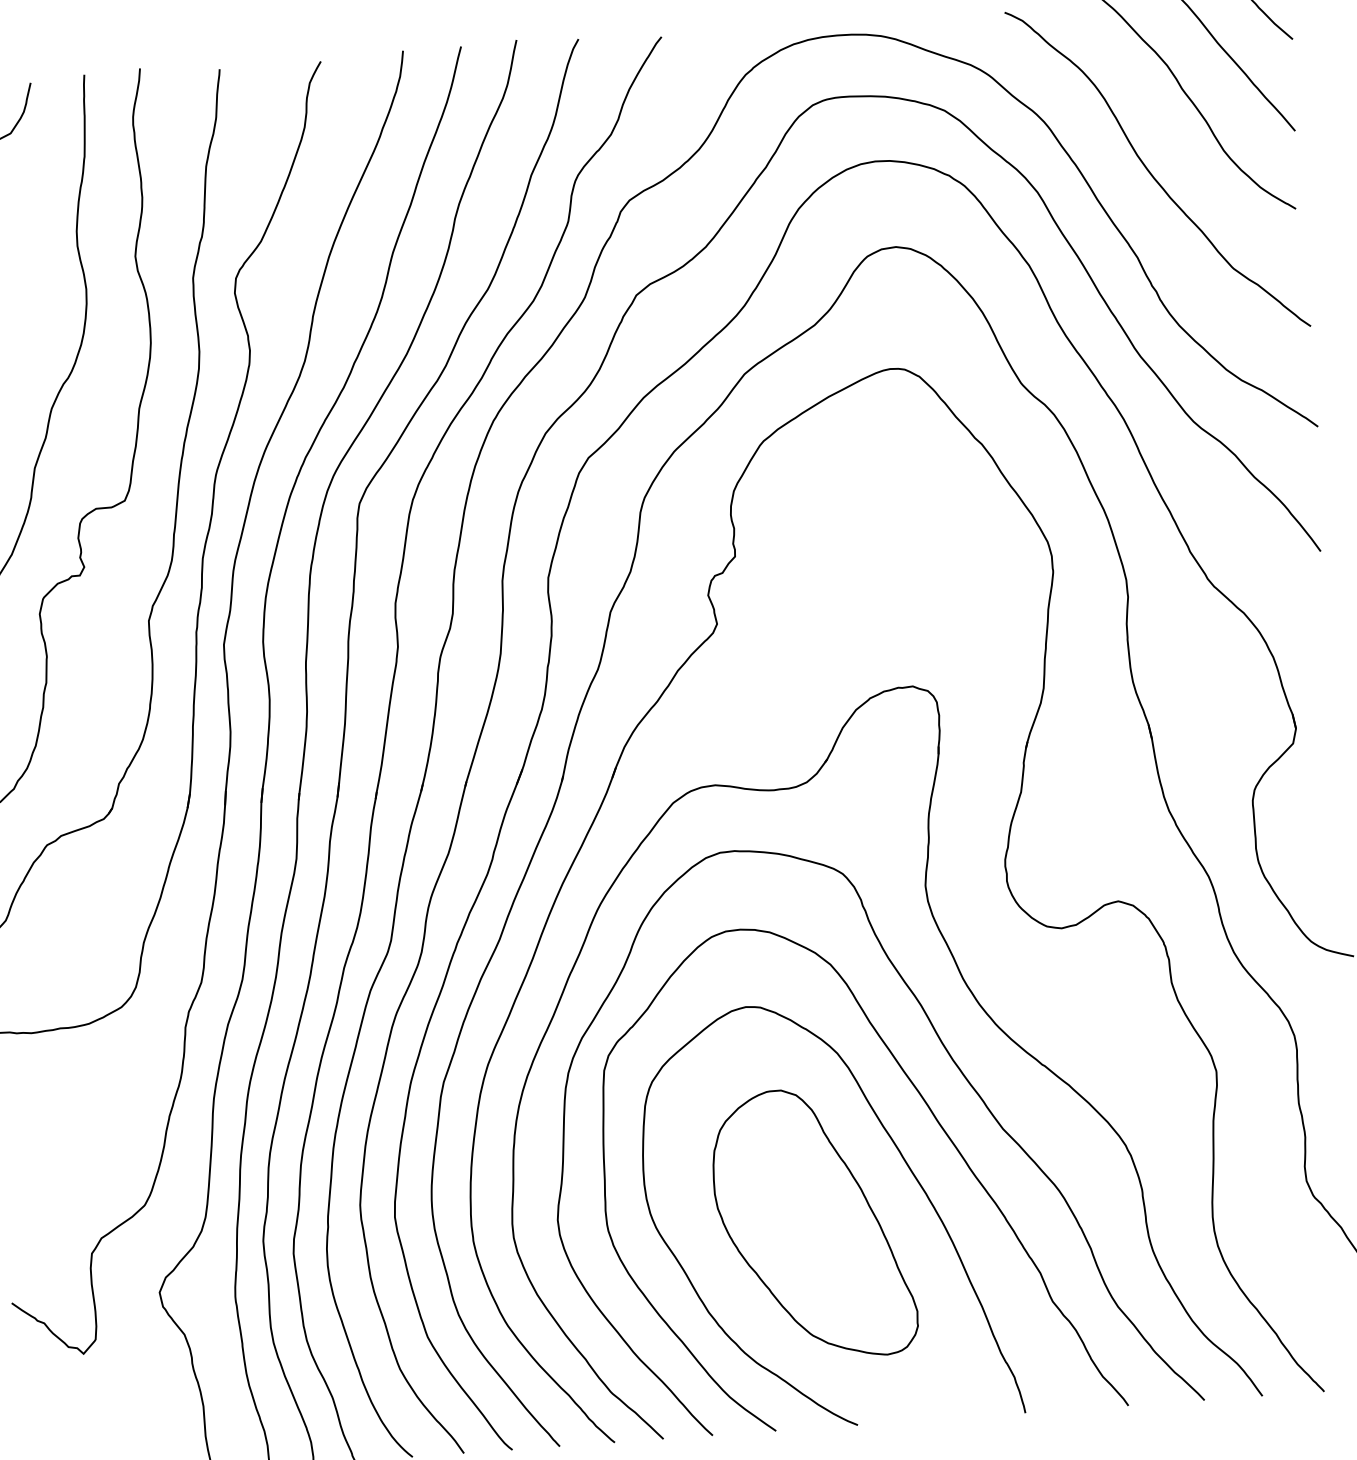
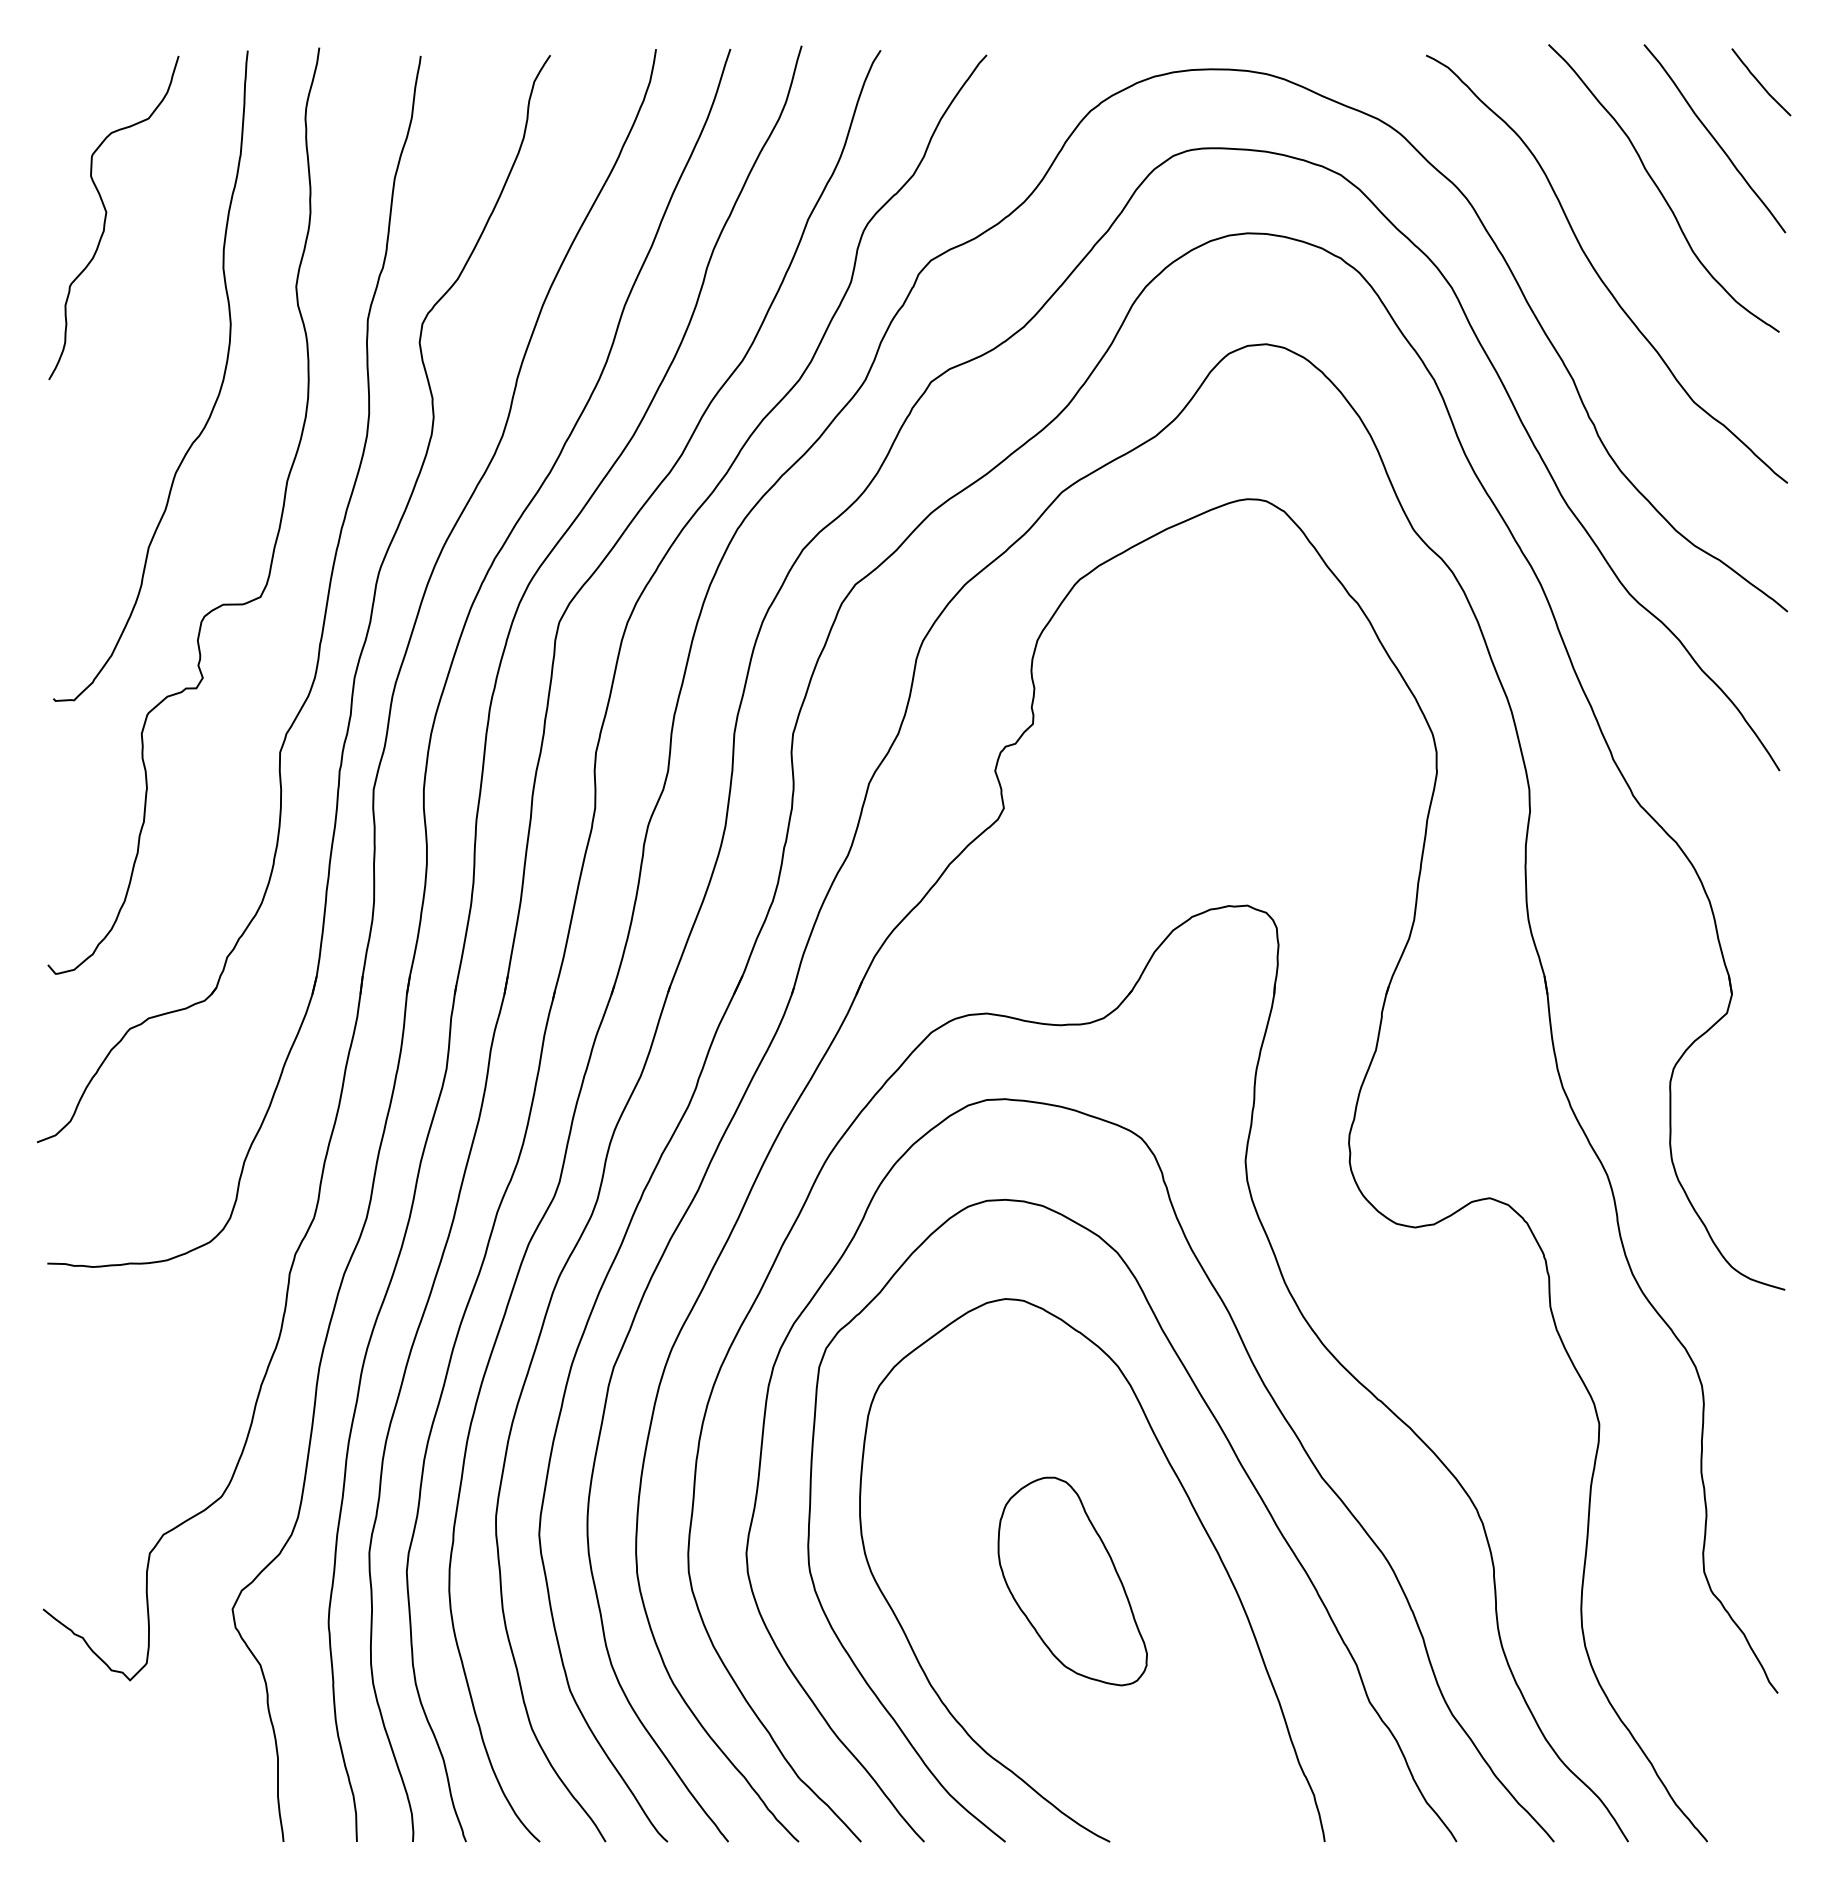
part: (813, 1223) -> (1072, 1581), size x0.6

